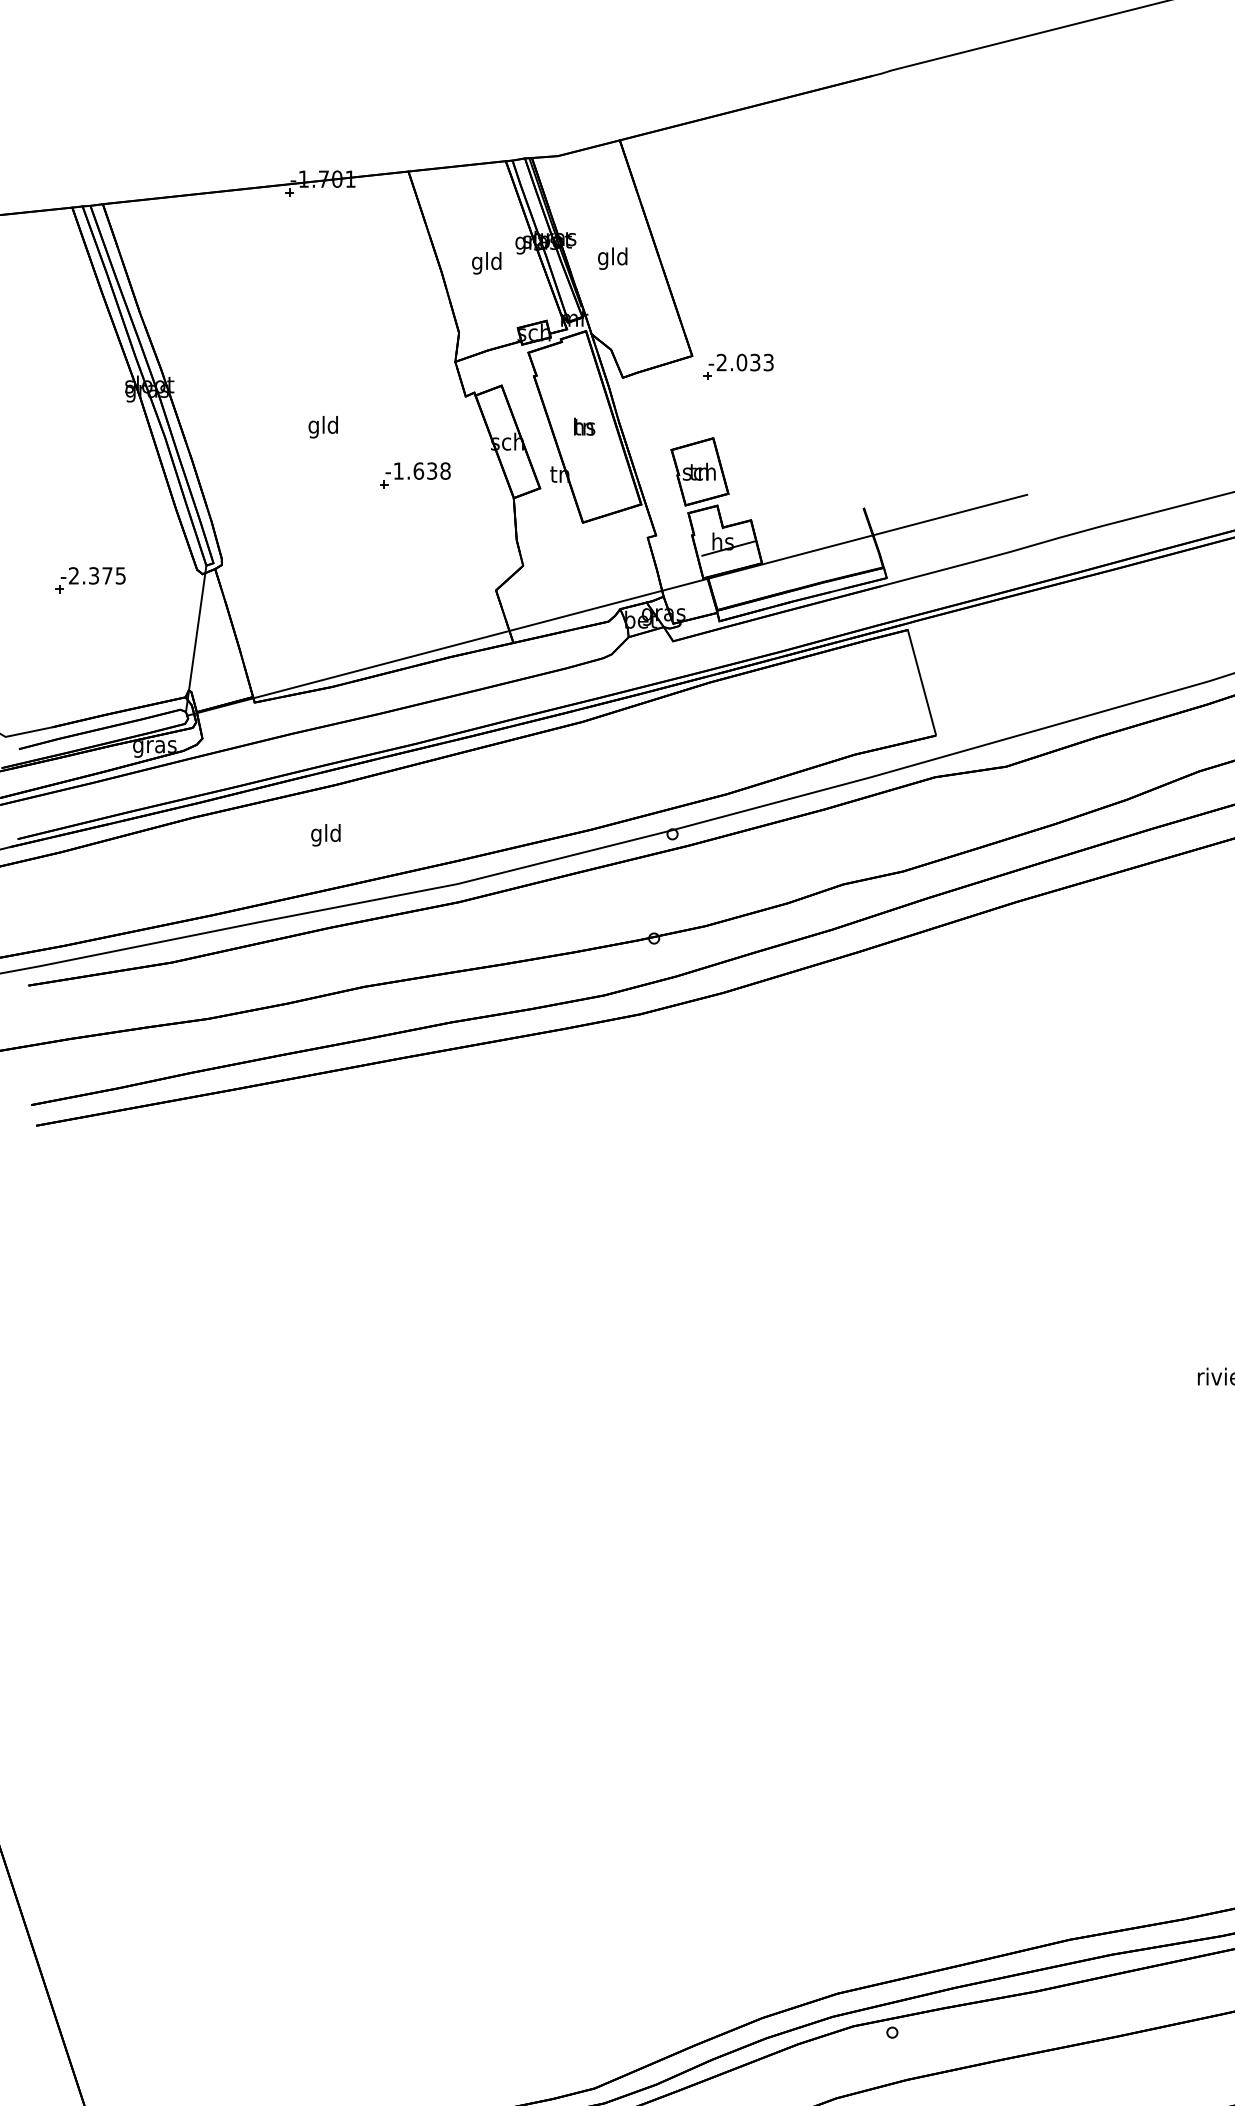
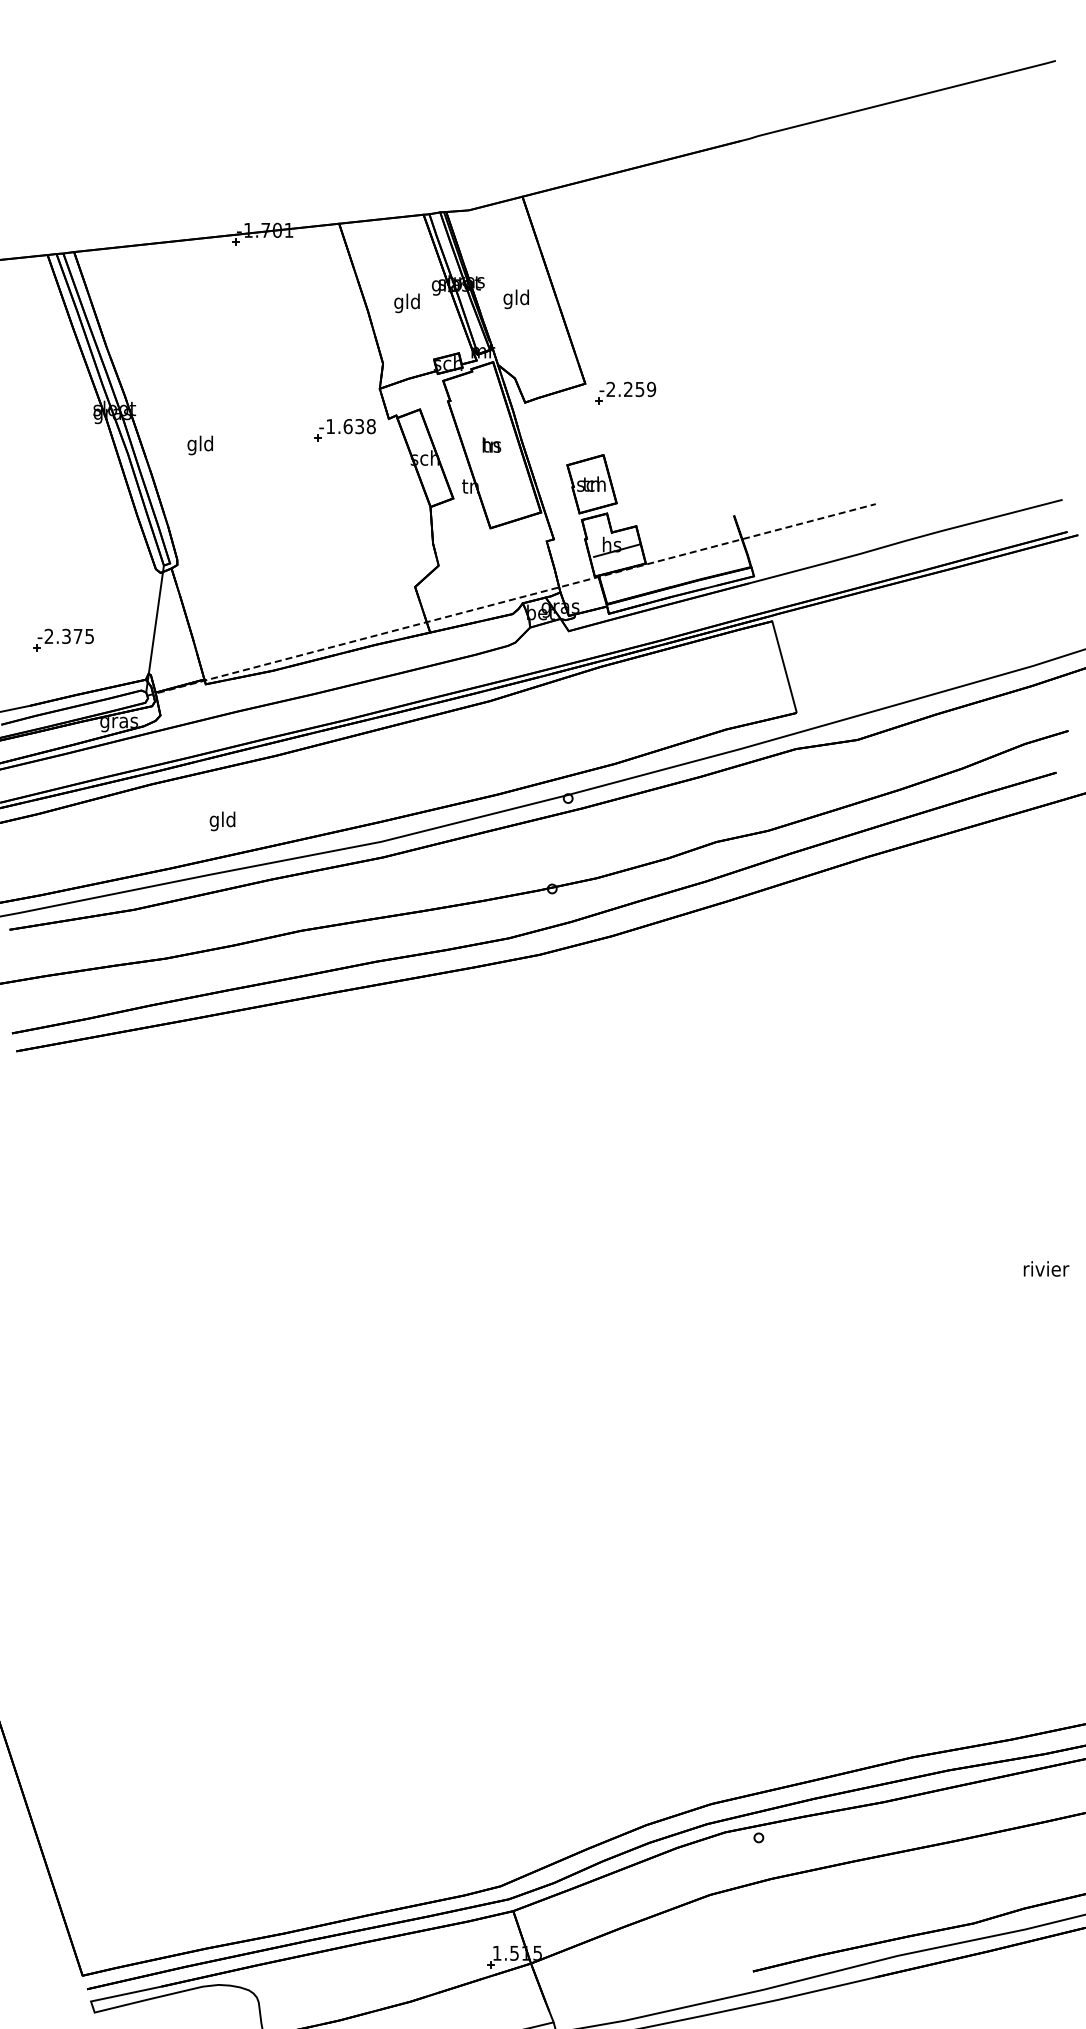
text: (754, 362) -> (639, 389), -2.033 -> -2.259
text: (322, 427) -> (199, 445), moved
part: (414, 475) -> (344, 430), moved
part: (90, 579) -> (63, 639), moved
line: (607, 604) -> (511, 599), solid -> dashed
text: (325, 835) -> (222, 821), moved

